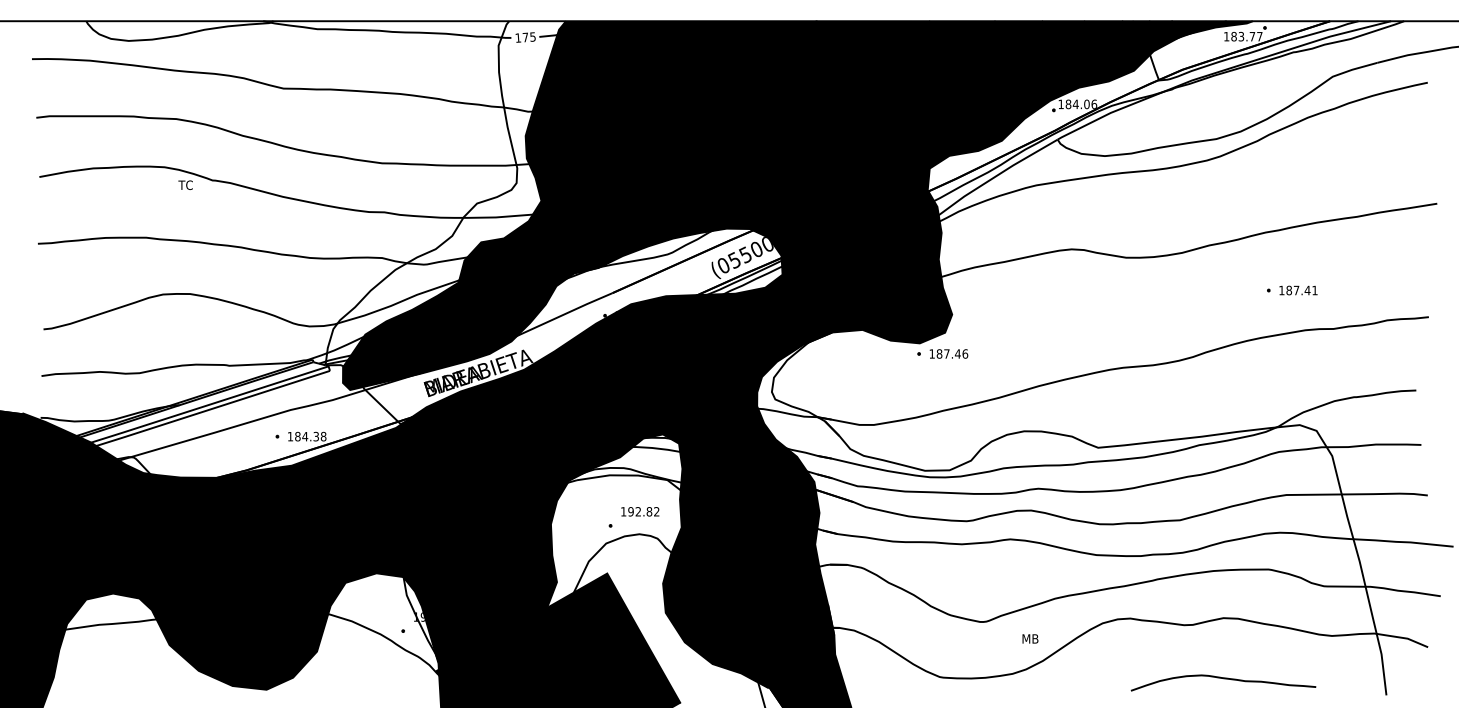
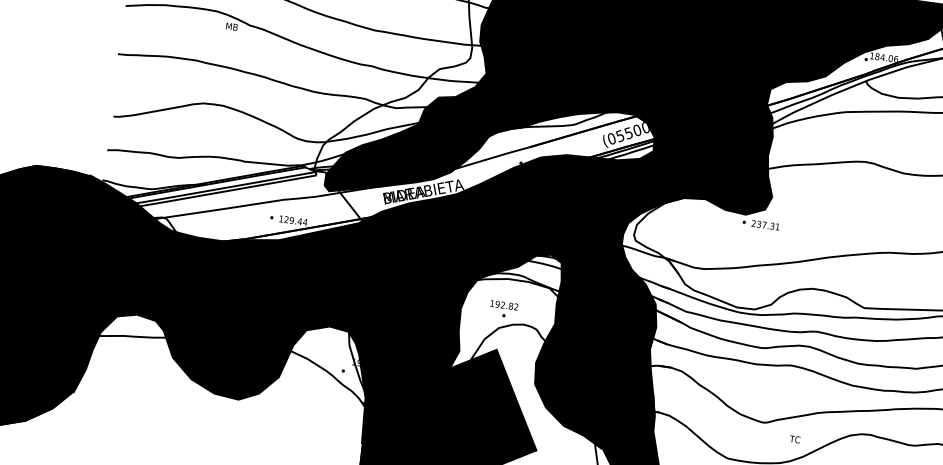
text: (186, 185) -> (231, 26), TC -> MB
text: (948, 353) -> (765, 224), 187.46 -> 237.31
text: (310, 436) -> (295, 220), 184.38 -> 129.44
text: (640, 511) -> (504, 305), moved
text: (1029, 638) -> (795, 439), MB -> TC

